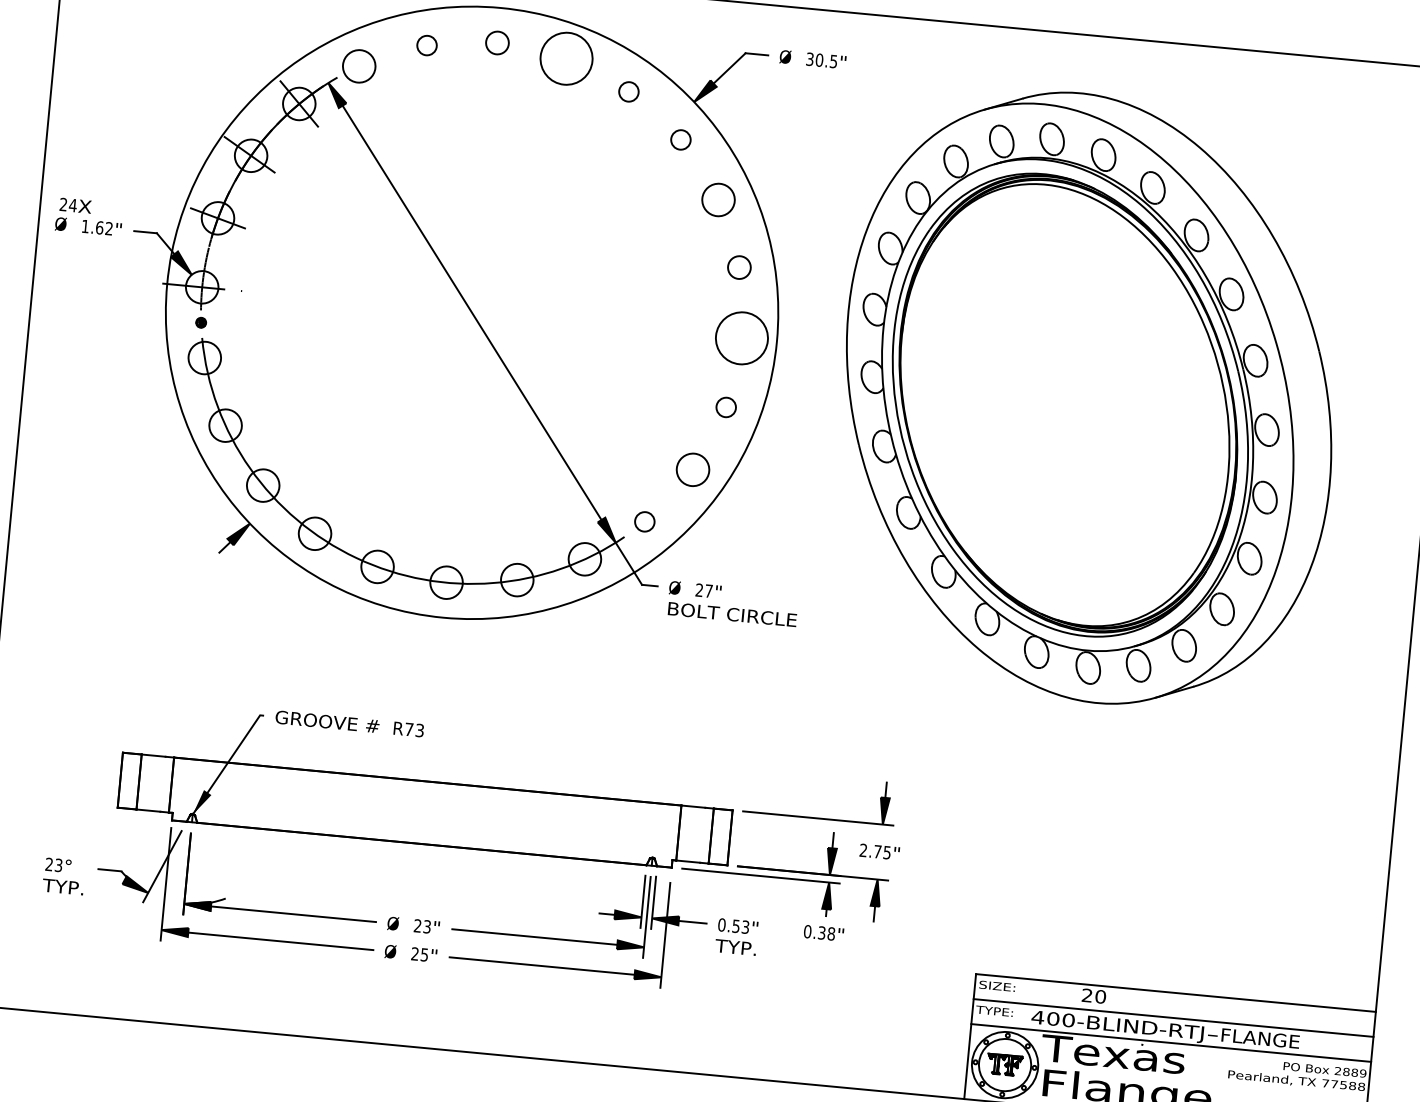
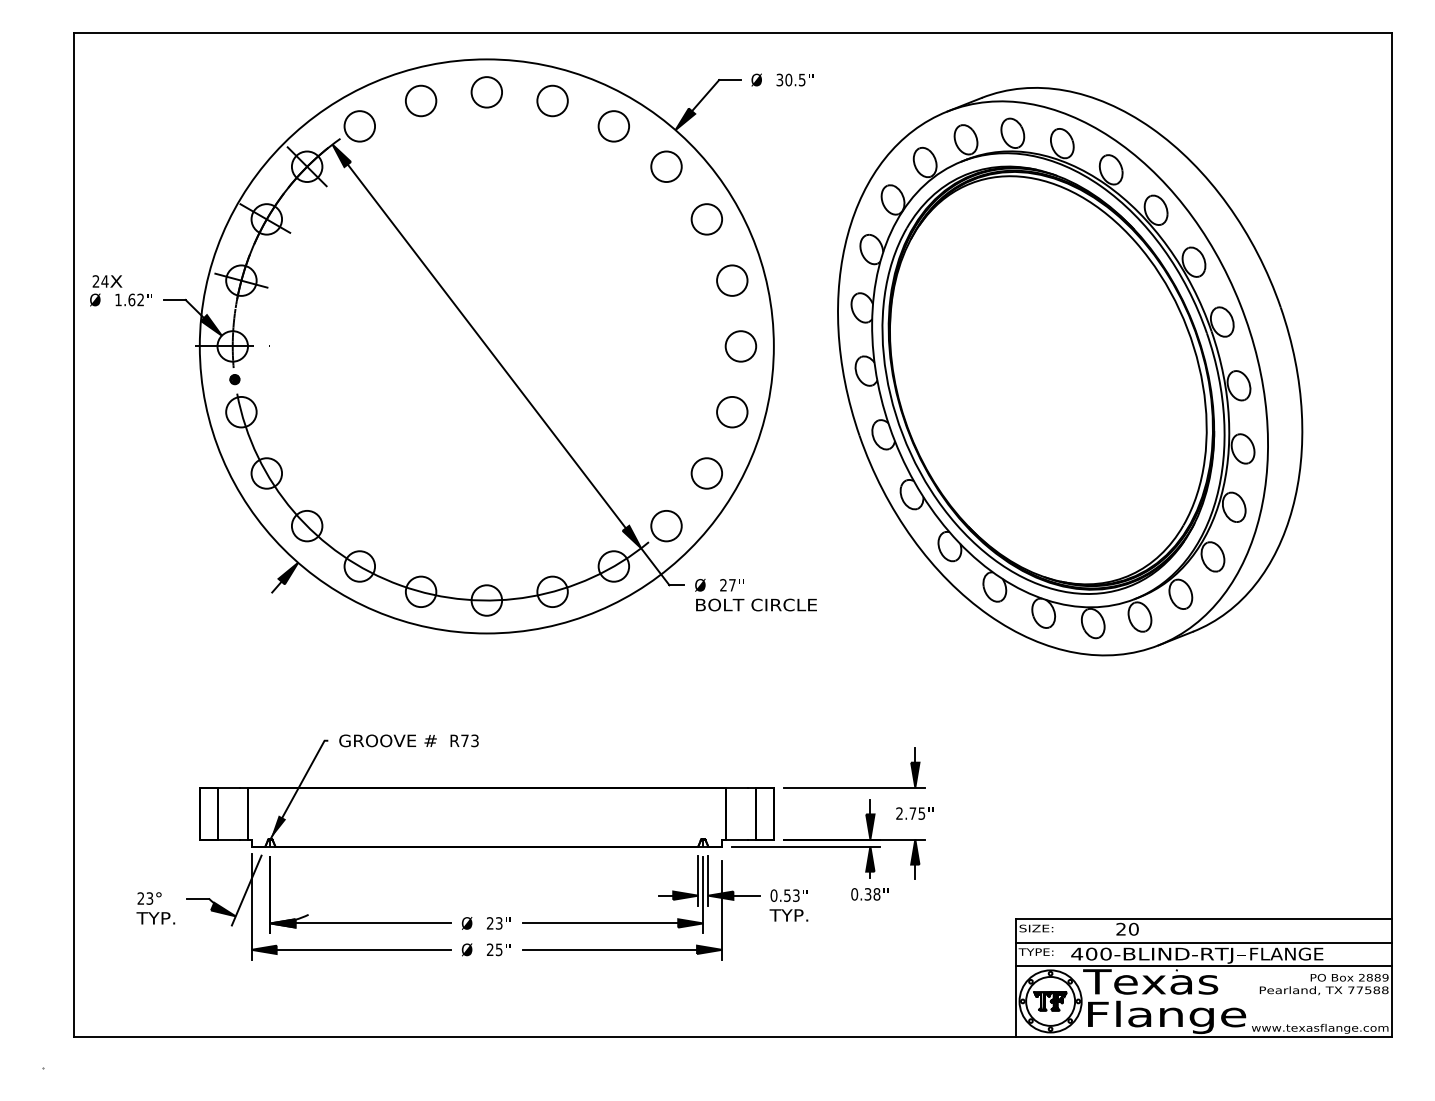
circle: (497, 43) -> (486, 92), size x1.43
circle: (427, 45) -> (421, 100), size x1.67
circle: (566, 58) -> (552, 100), size x0.62
circle: (628, 91) -> (613, 126), size x1.67
circle: (680, 139) -> (666, 166), size x1.67
circle: (739, 267) -> (732, 280), size x1.43
circle: (741, 338) -> (740, 346), size x0.62
circle: (726, 407) -> (732, 412), size x1.67
circle: (644, 522) -> (666, 526), size x1.67

